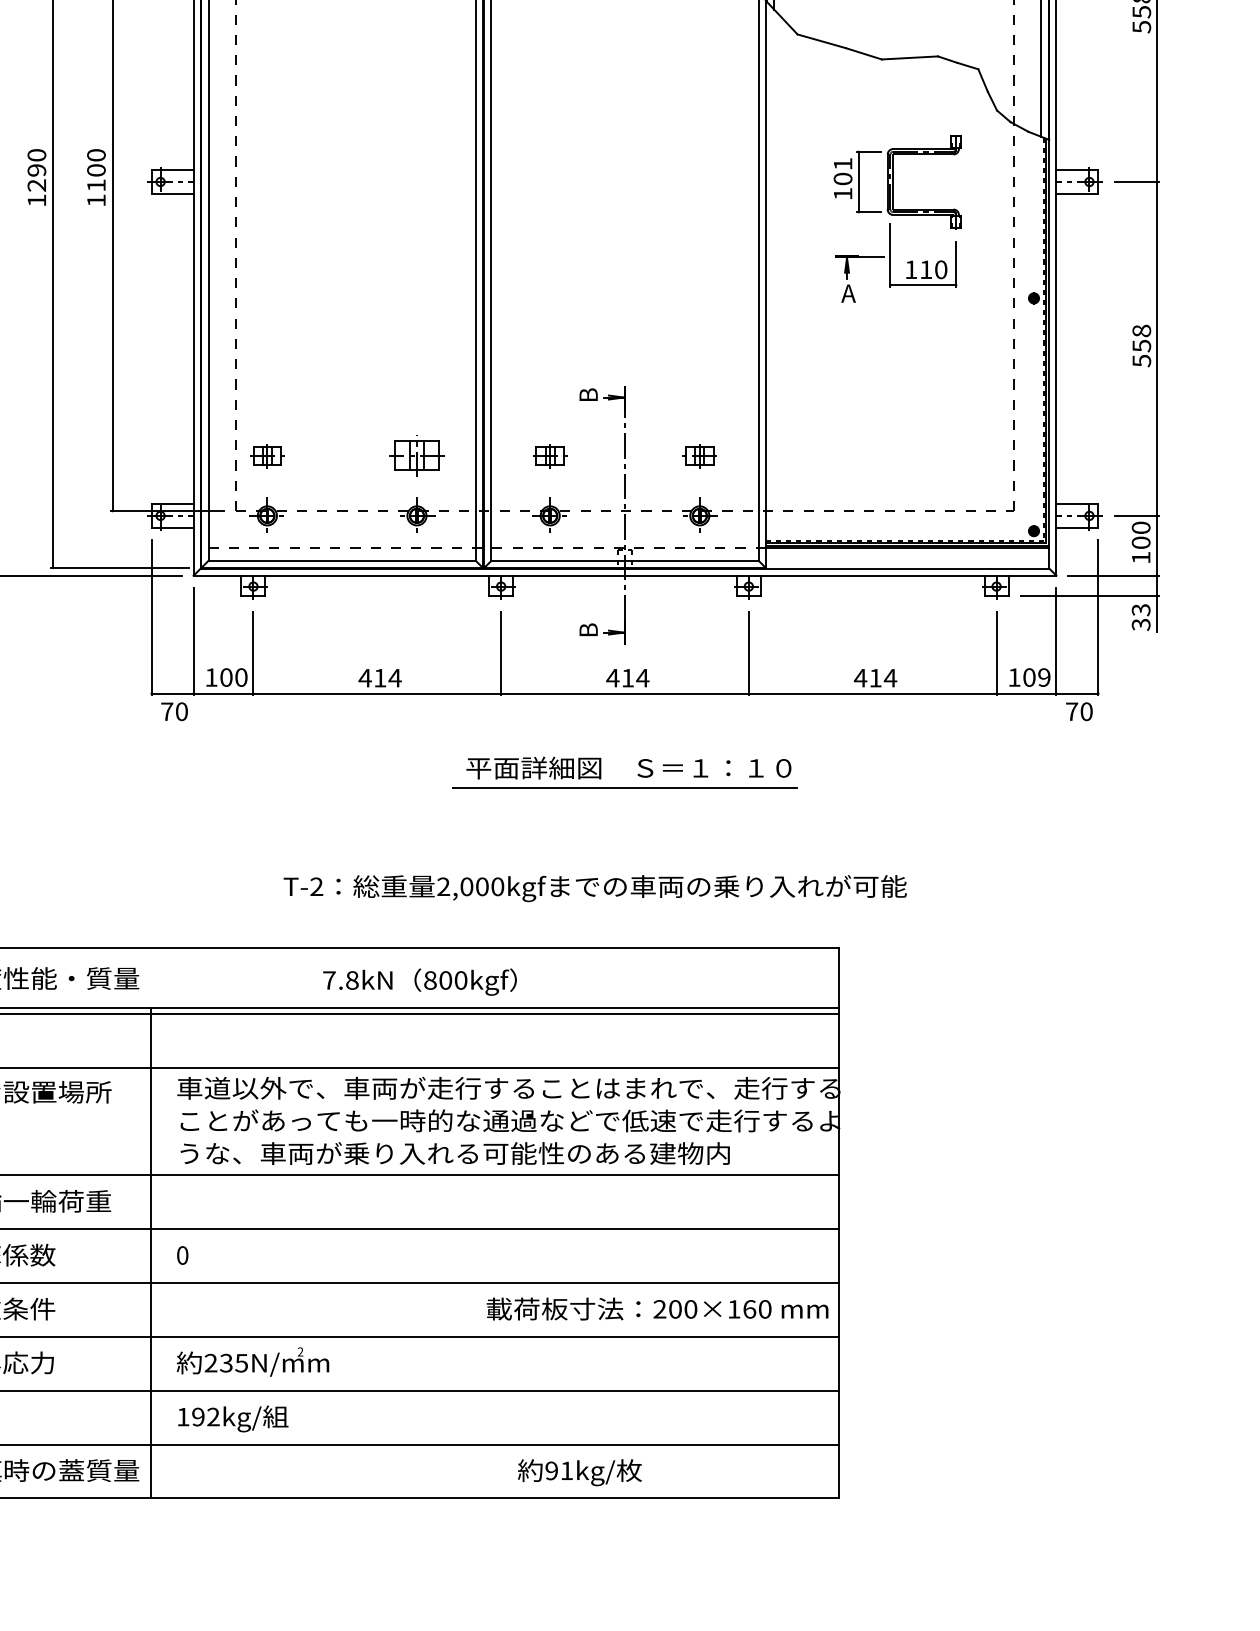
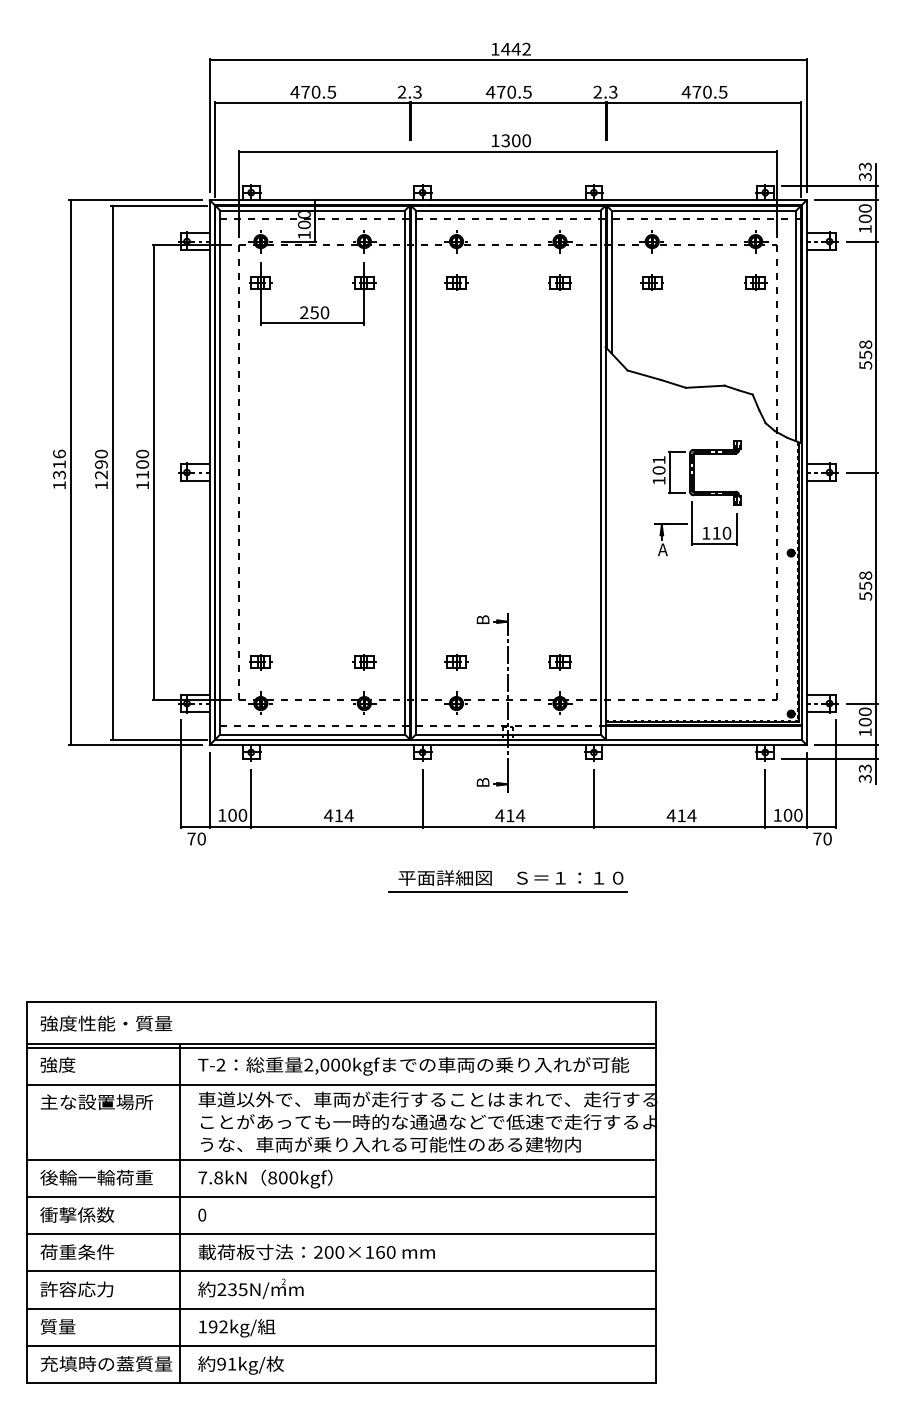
part: (417, 456) -> (364, 662), size x0.62
text: (1044, 677) -> (798, 815), 109 -> 100
text: (595, 888) -> (413, 1066), moved
text: (420, 981) -> (265, 1178), moved
text: (657, 1309) -> (316, 1252), moved
text: (579, 1472) -> (240, 1365), moved

